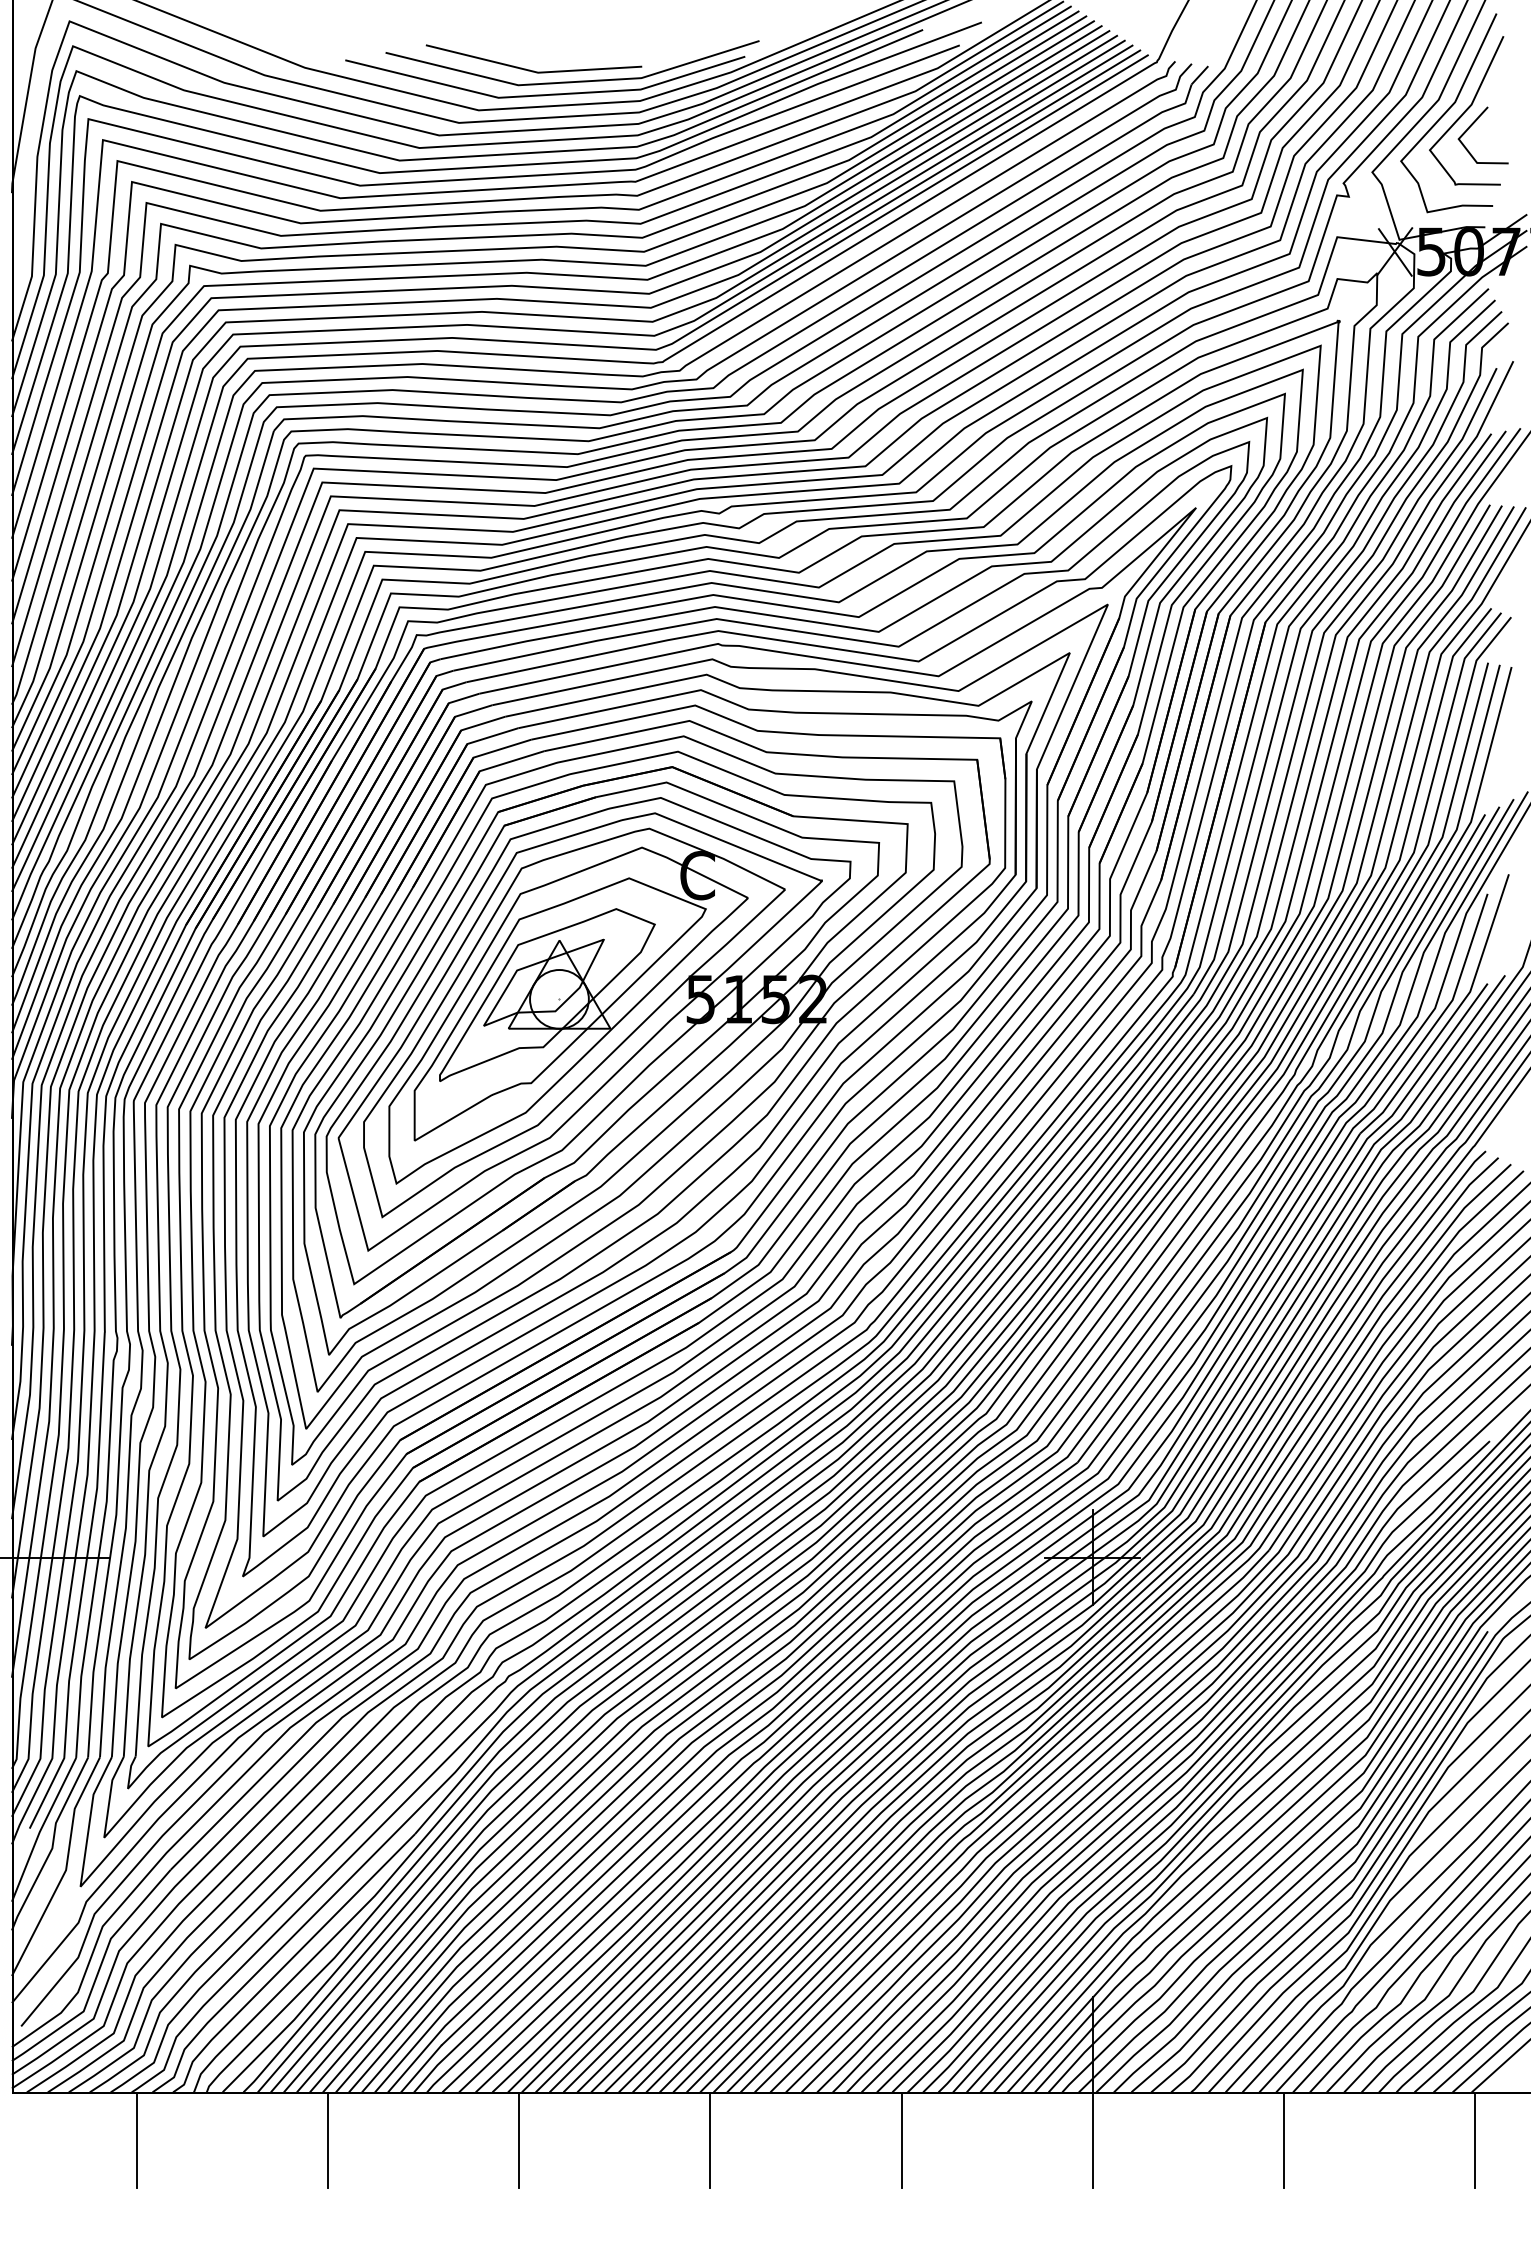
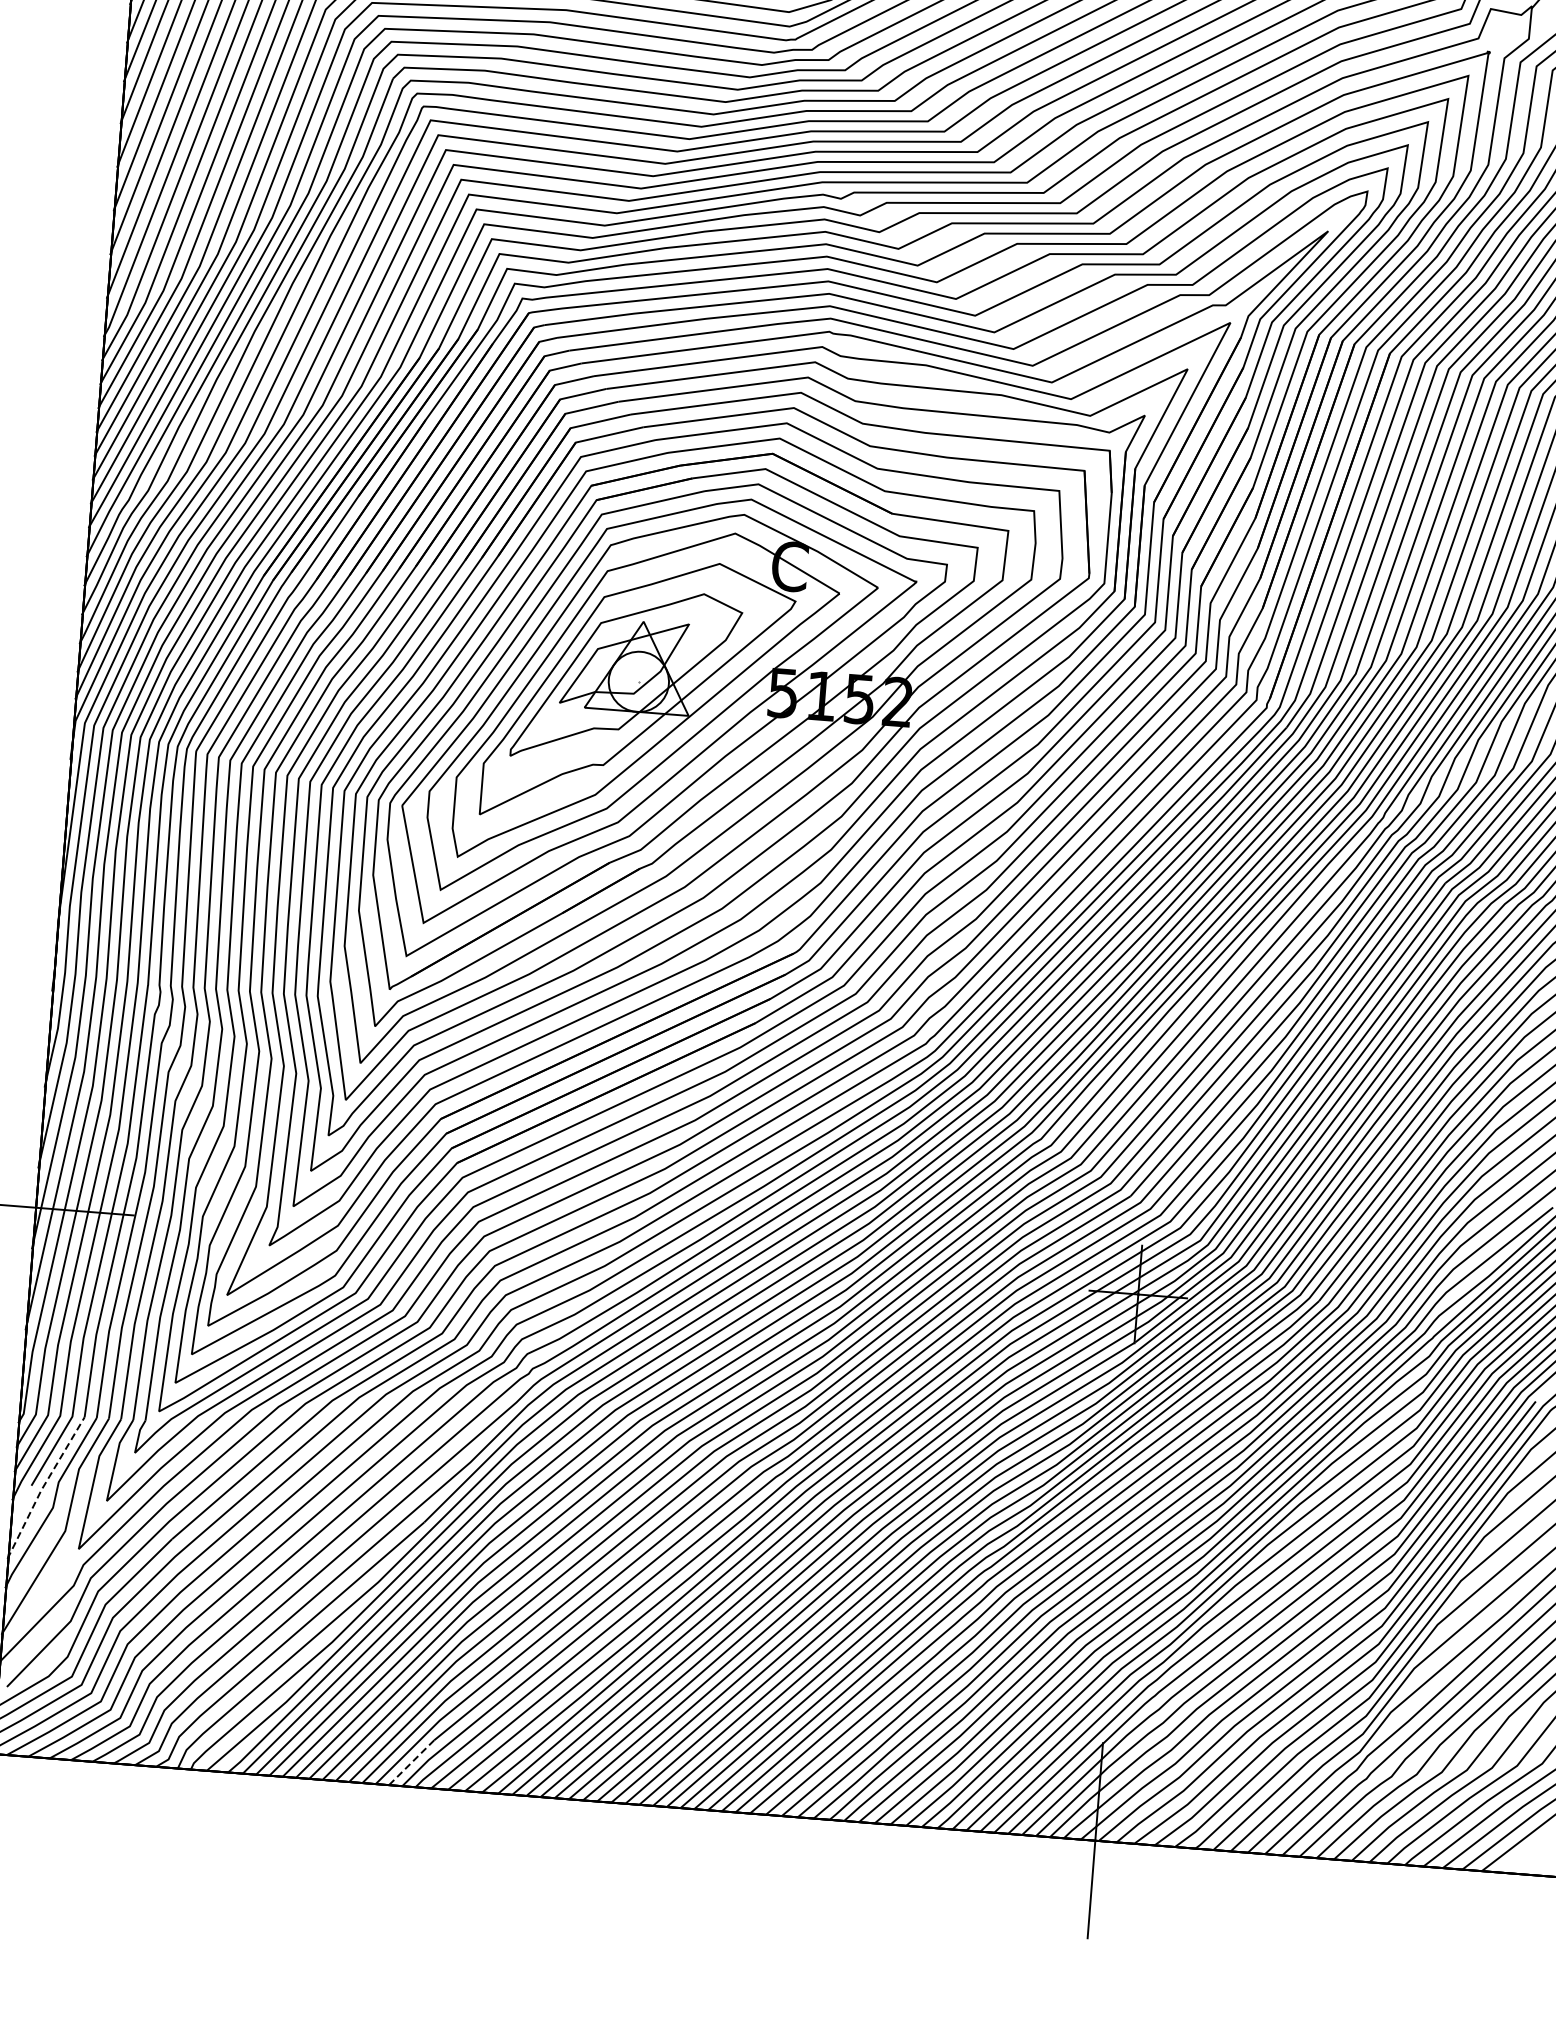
line: (41, 1828) -> (43, 1486), solid -> dashed
line: (421, 2068) -> (412, 1762), solid -> dashed
line: (136, 2140) -> (115, 1812), removed
line: (328, 2140) -> (311, 1828), removed
line: (519, 2140) -> (506, 1843), removed
line: (710, 2140) -> (701, 1858), removed
line: (901, 2140) -> (896, 1874), removed
line: (1283, 2140) -> (1286, 1904), removed
line: (1474, 2140) -> (1481, 1920), removed

